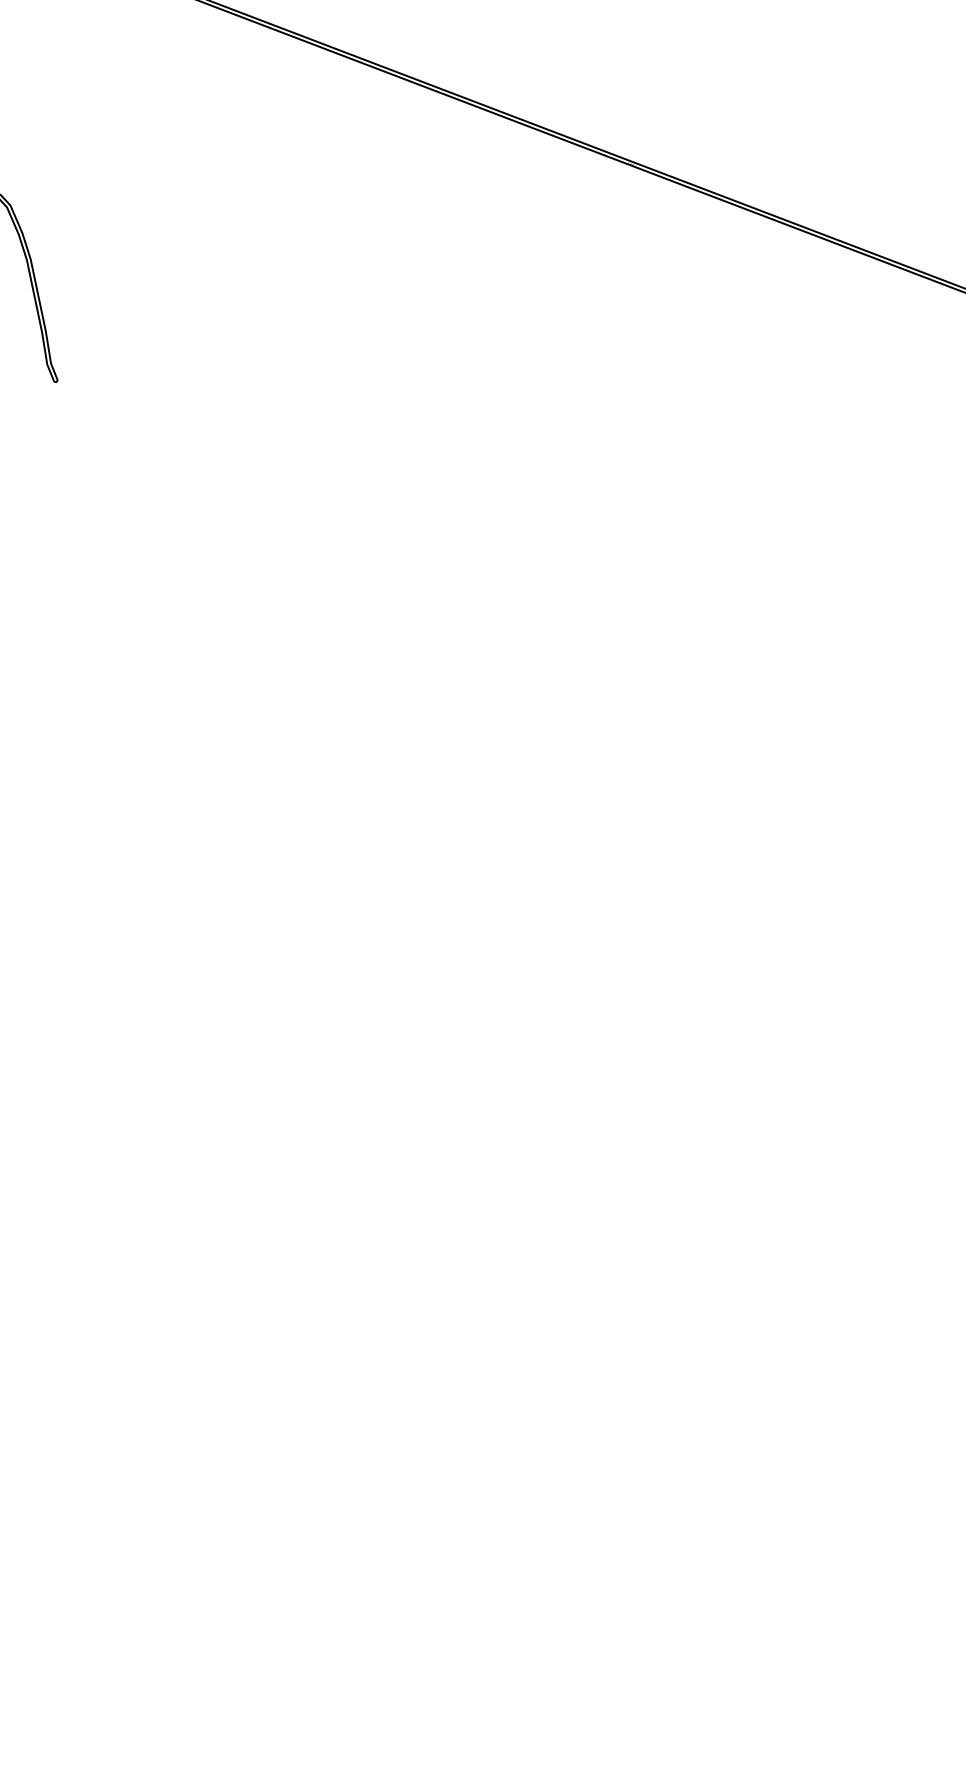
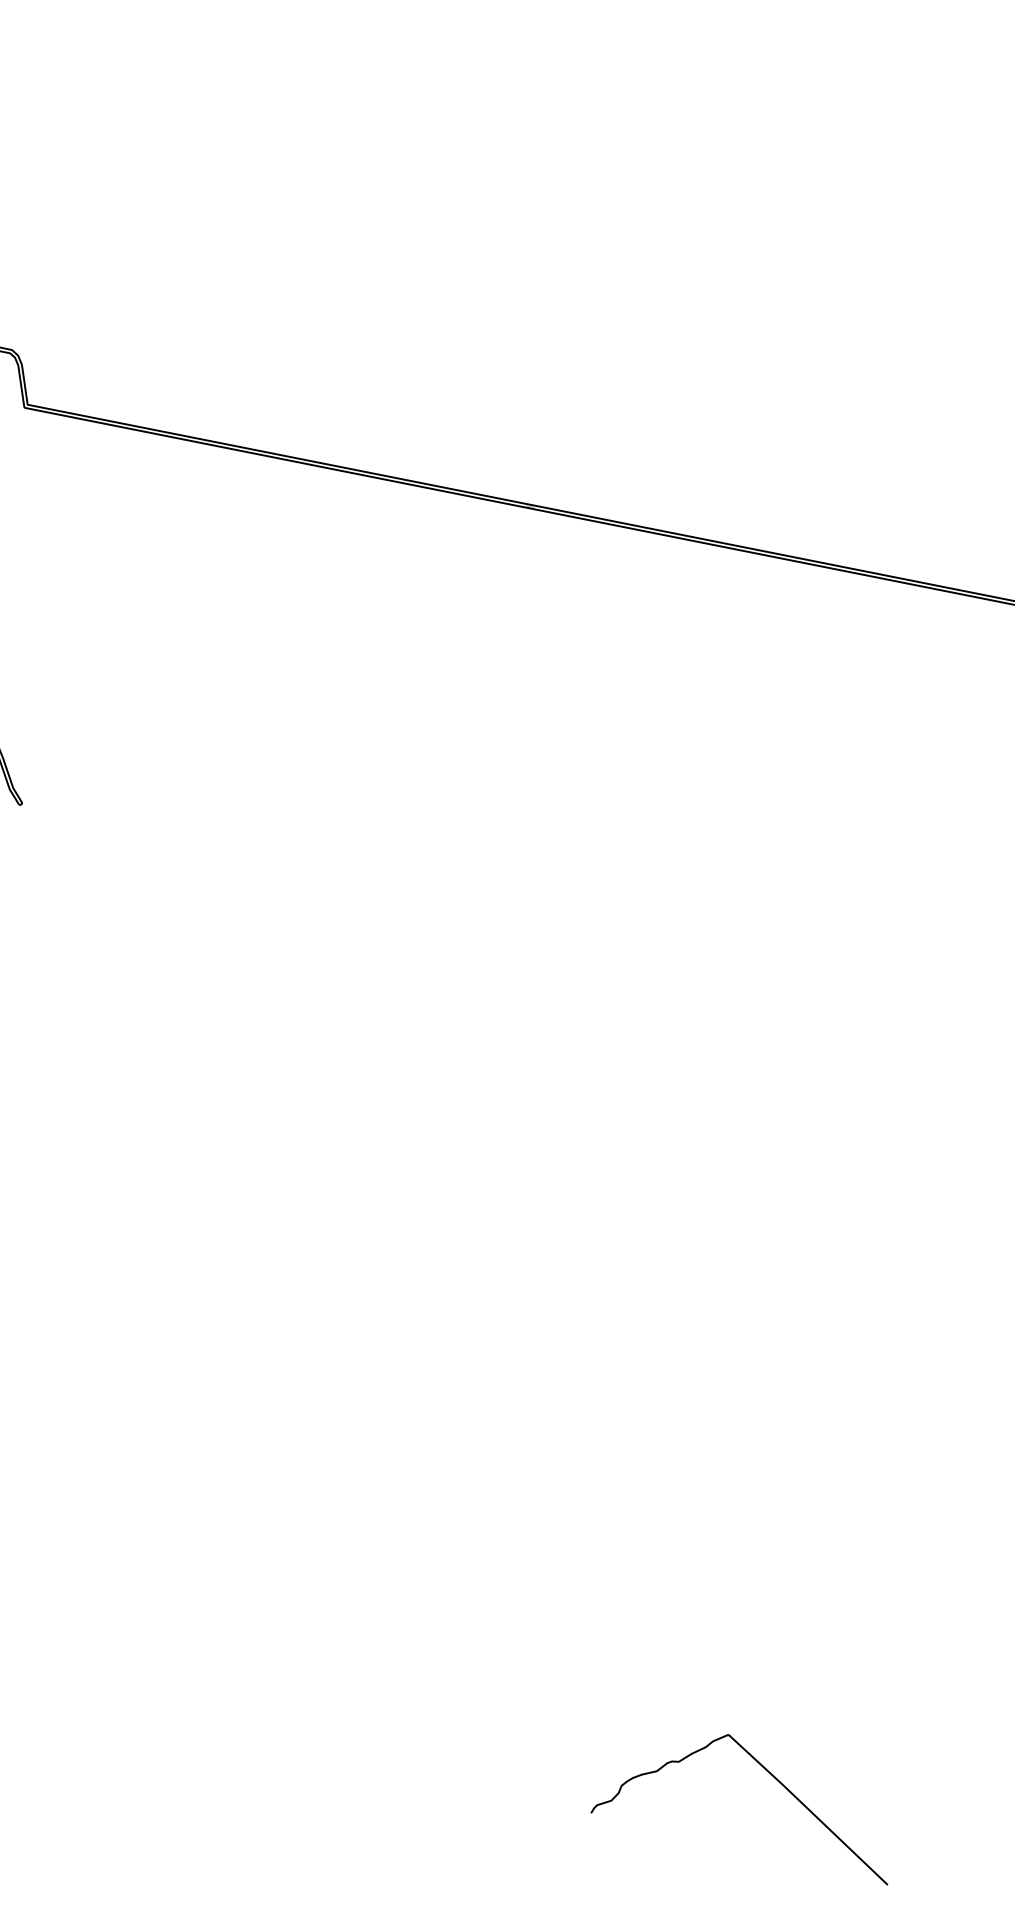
curve: (656, 1508) -> (767, 1772), added

